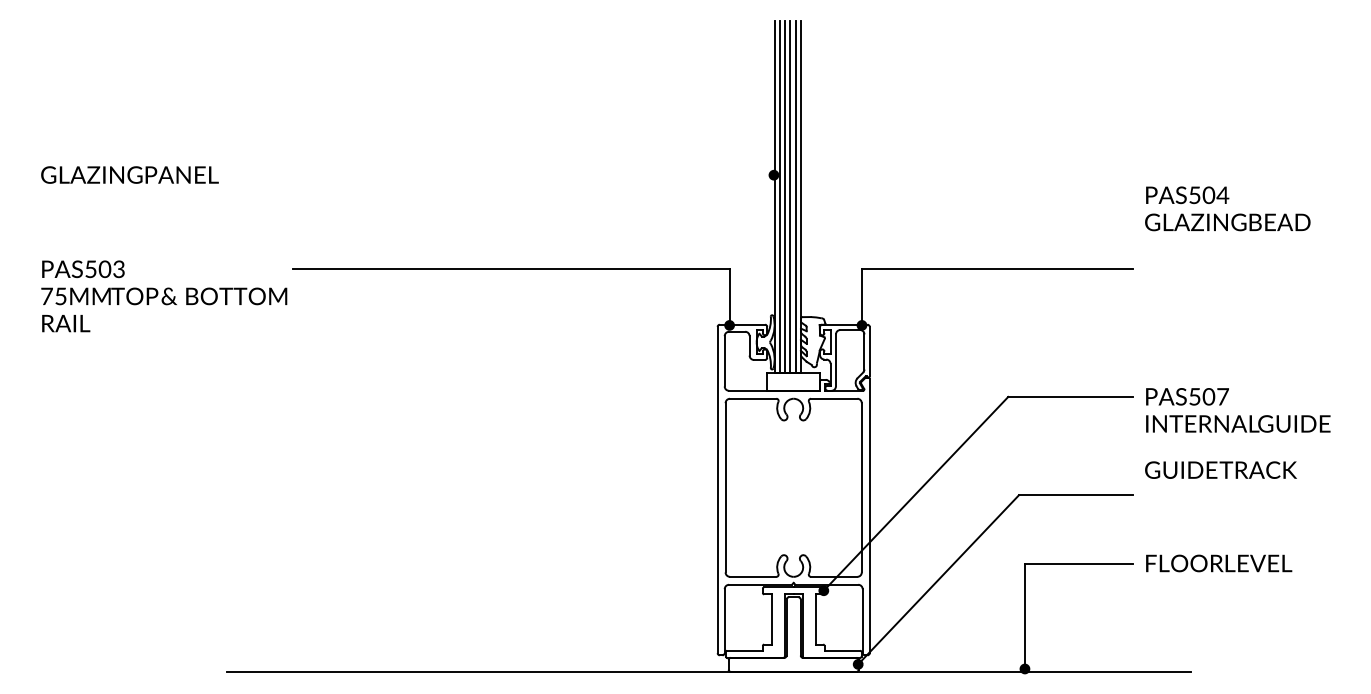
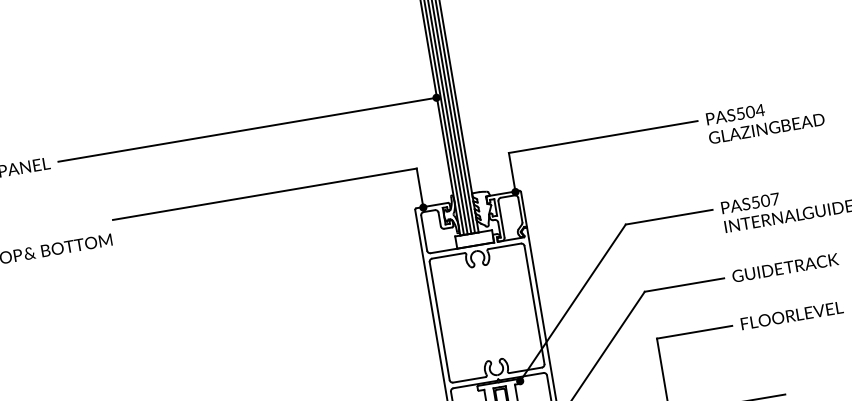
line: (501, 175) -> (246, 130), added
text: (1227, 208) -> (764, 119), moved
text: (1220, 469) -> (785, 267), moved

